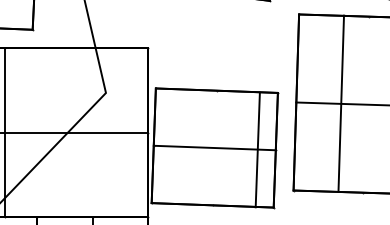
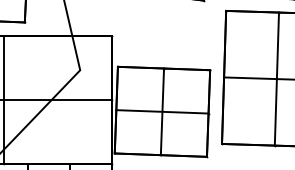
line: (341, 103) -> (277, 78), moved
line: (257, 149) -> (162, 111), moved

